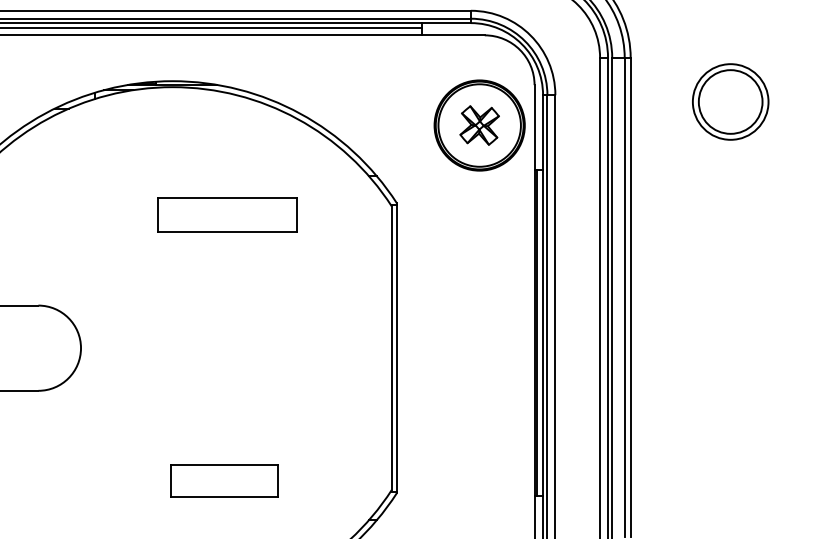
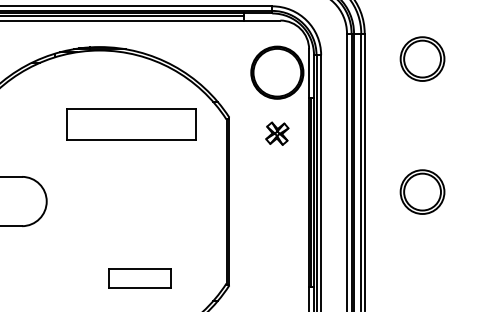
part: (479, 125) -> (277, 133), moved
part: (227, 213) -> (131, 123), size x1.6
part: (730, 330) -> (422, 191), added
part: (224, 481) -> (139, 278), moved

